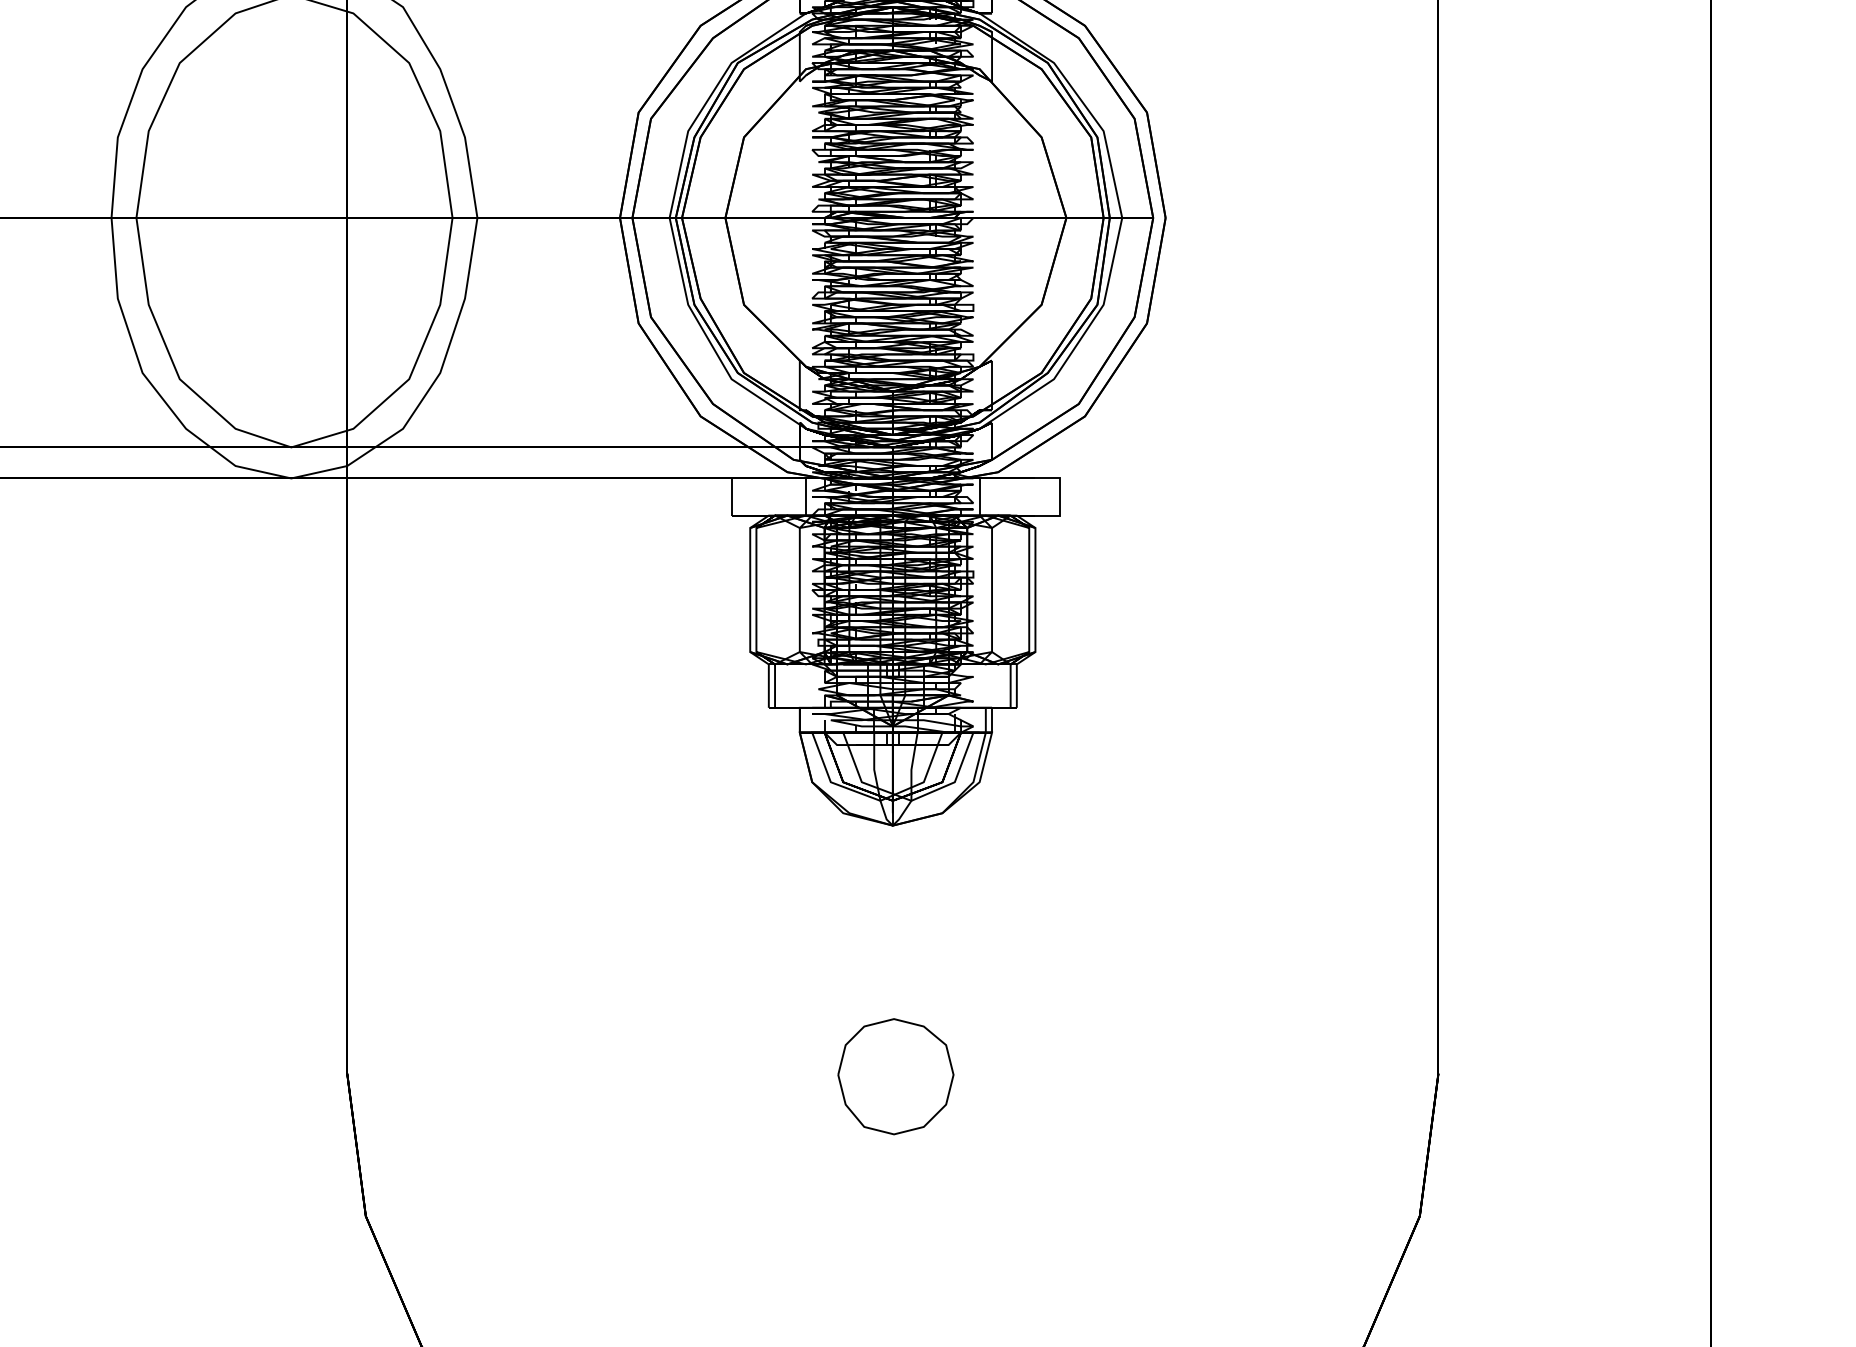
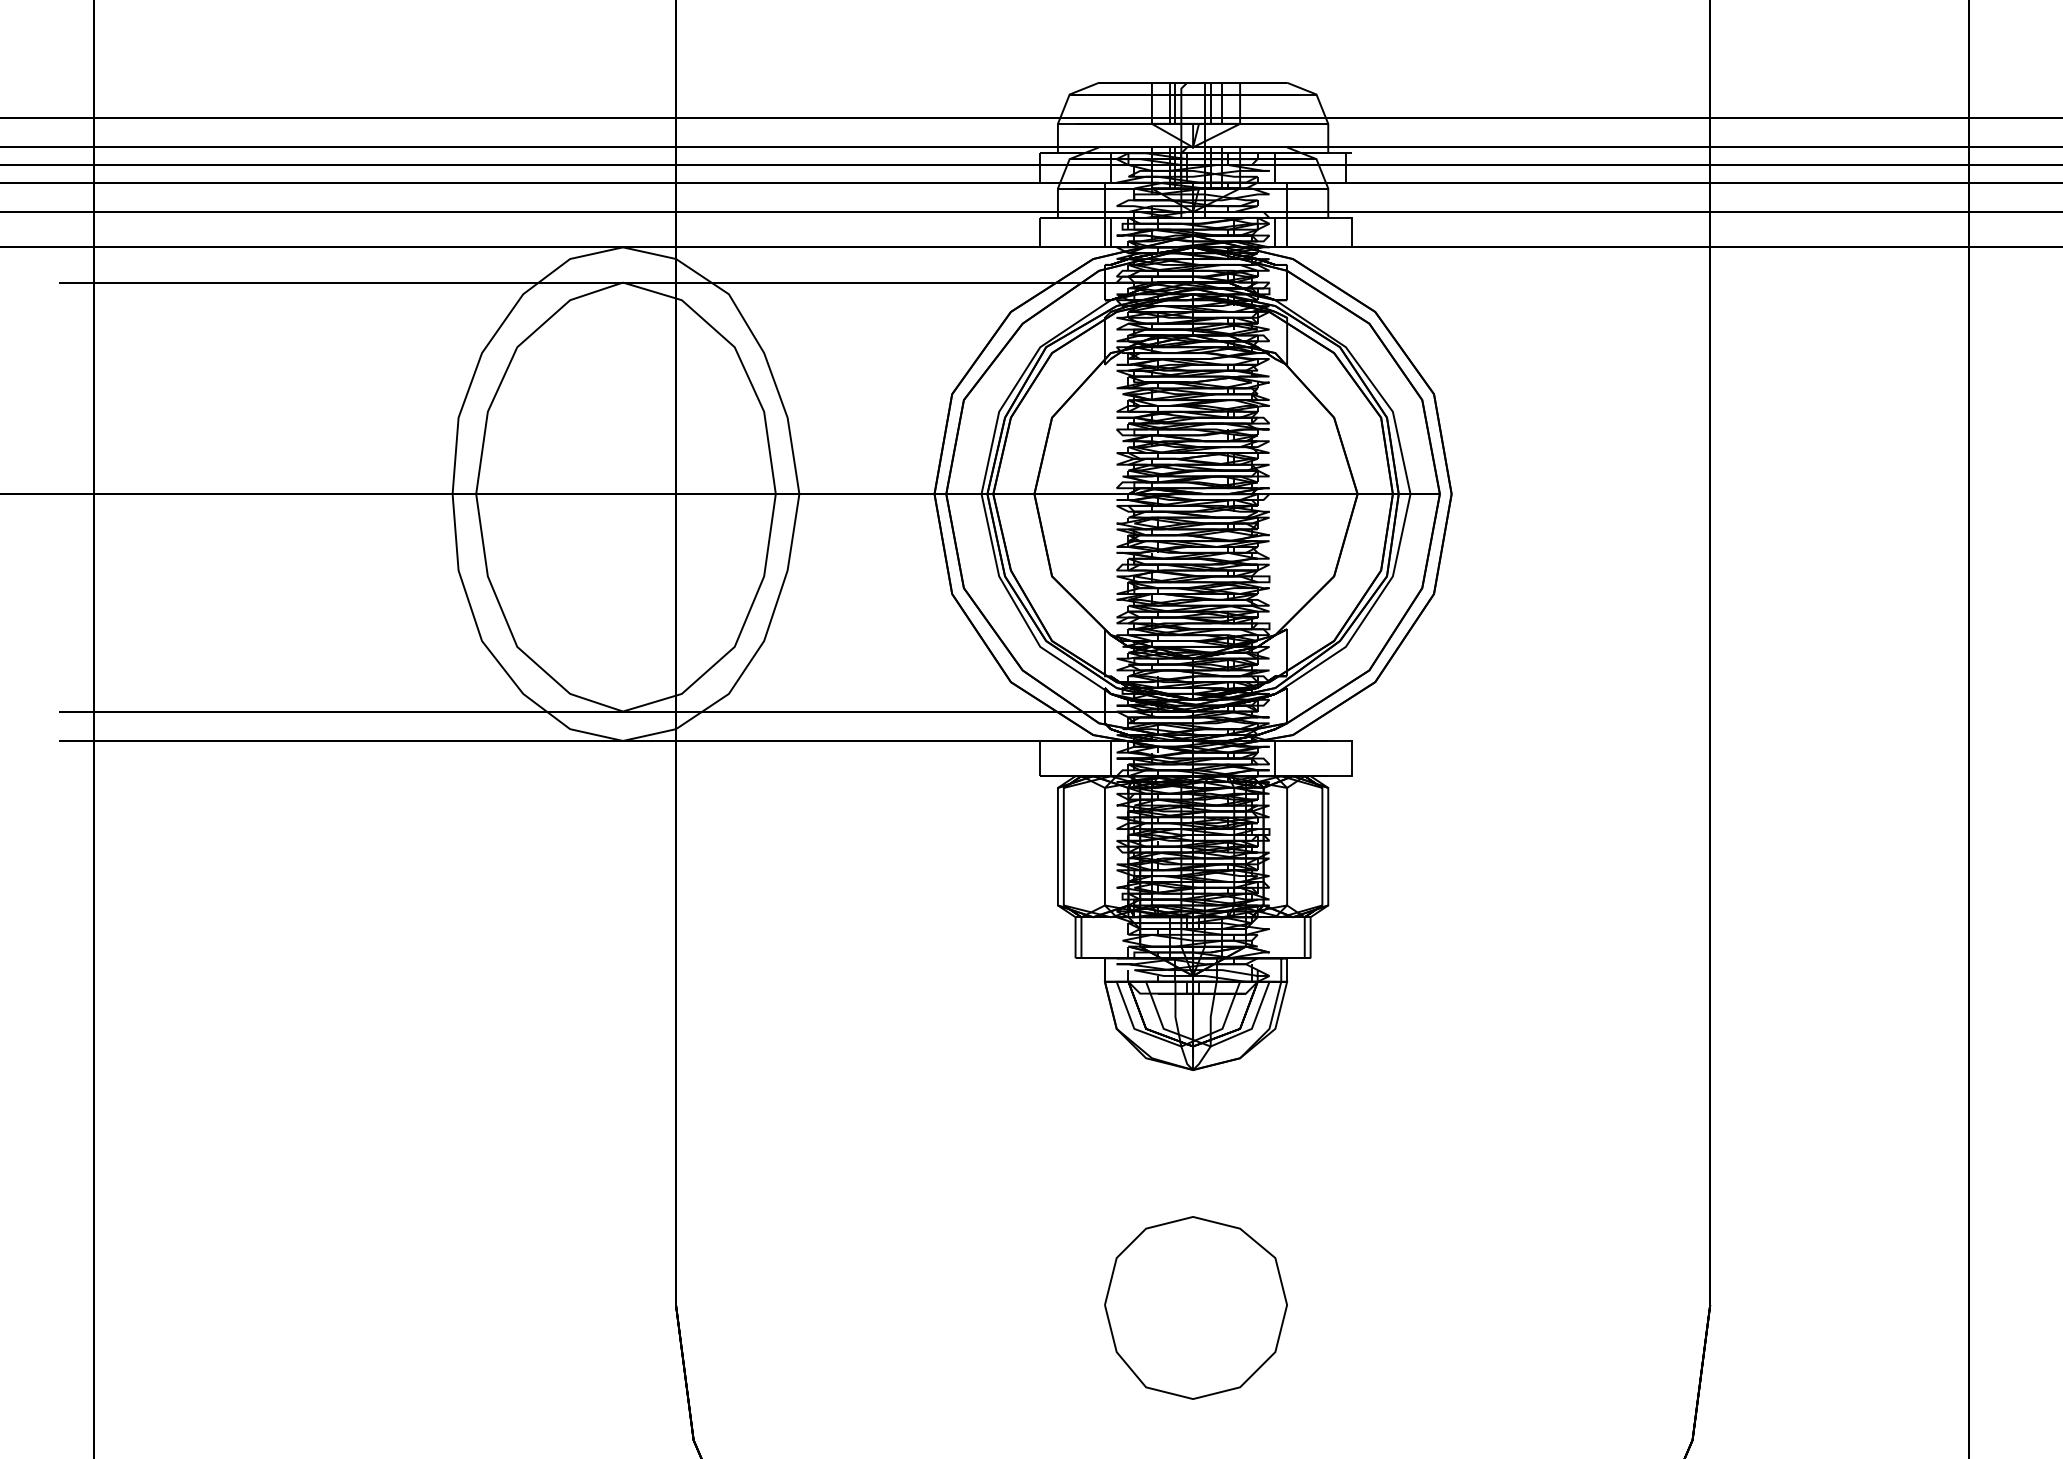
part: (895, 1076) -> (1195, 1307), size x1.67

